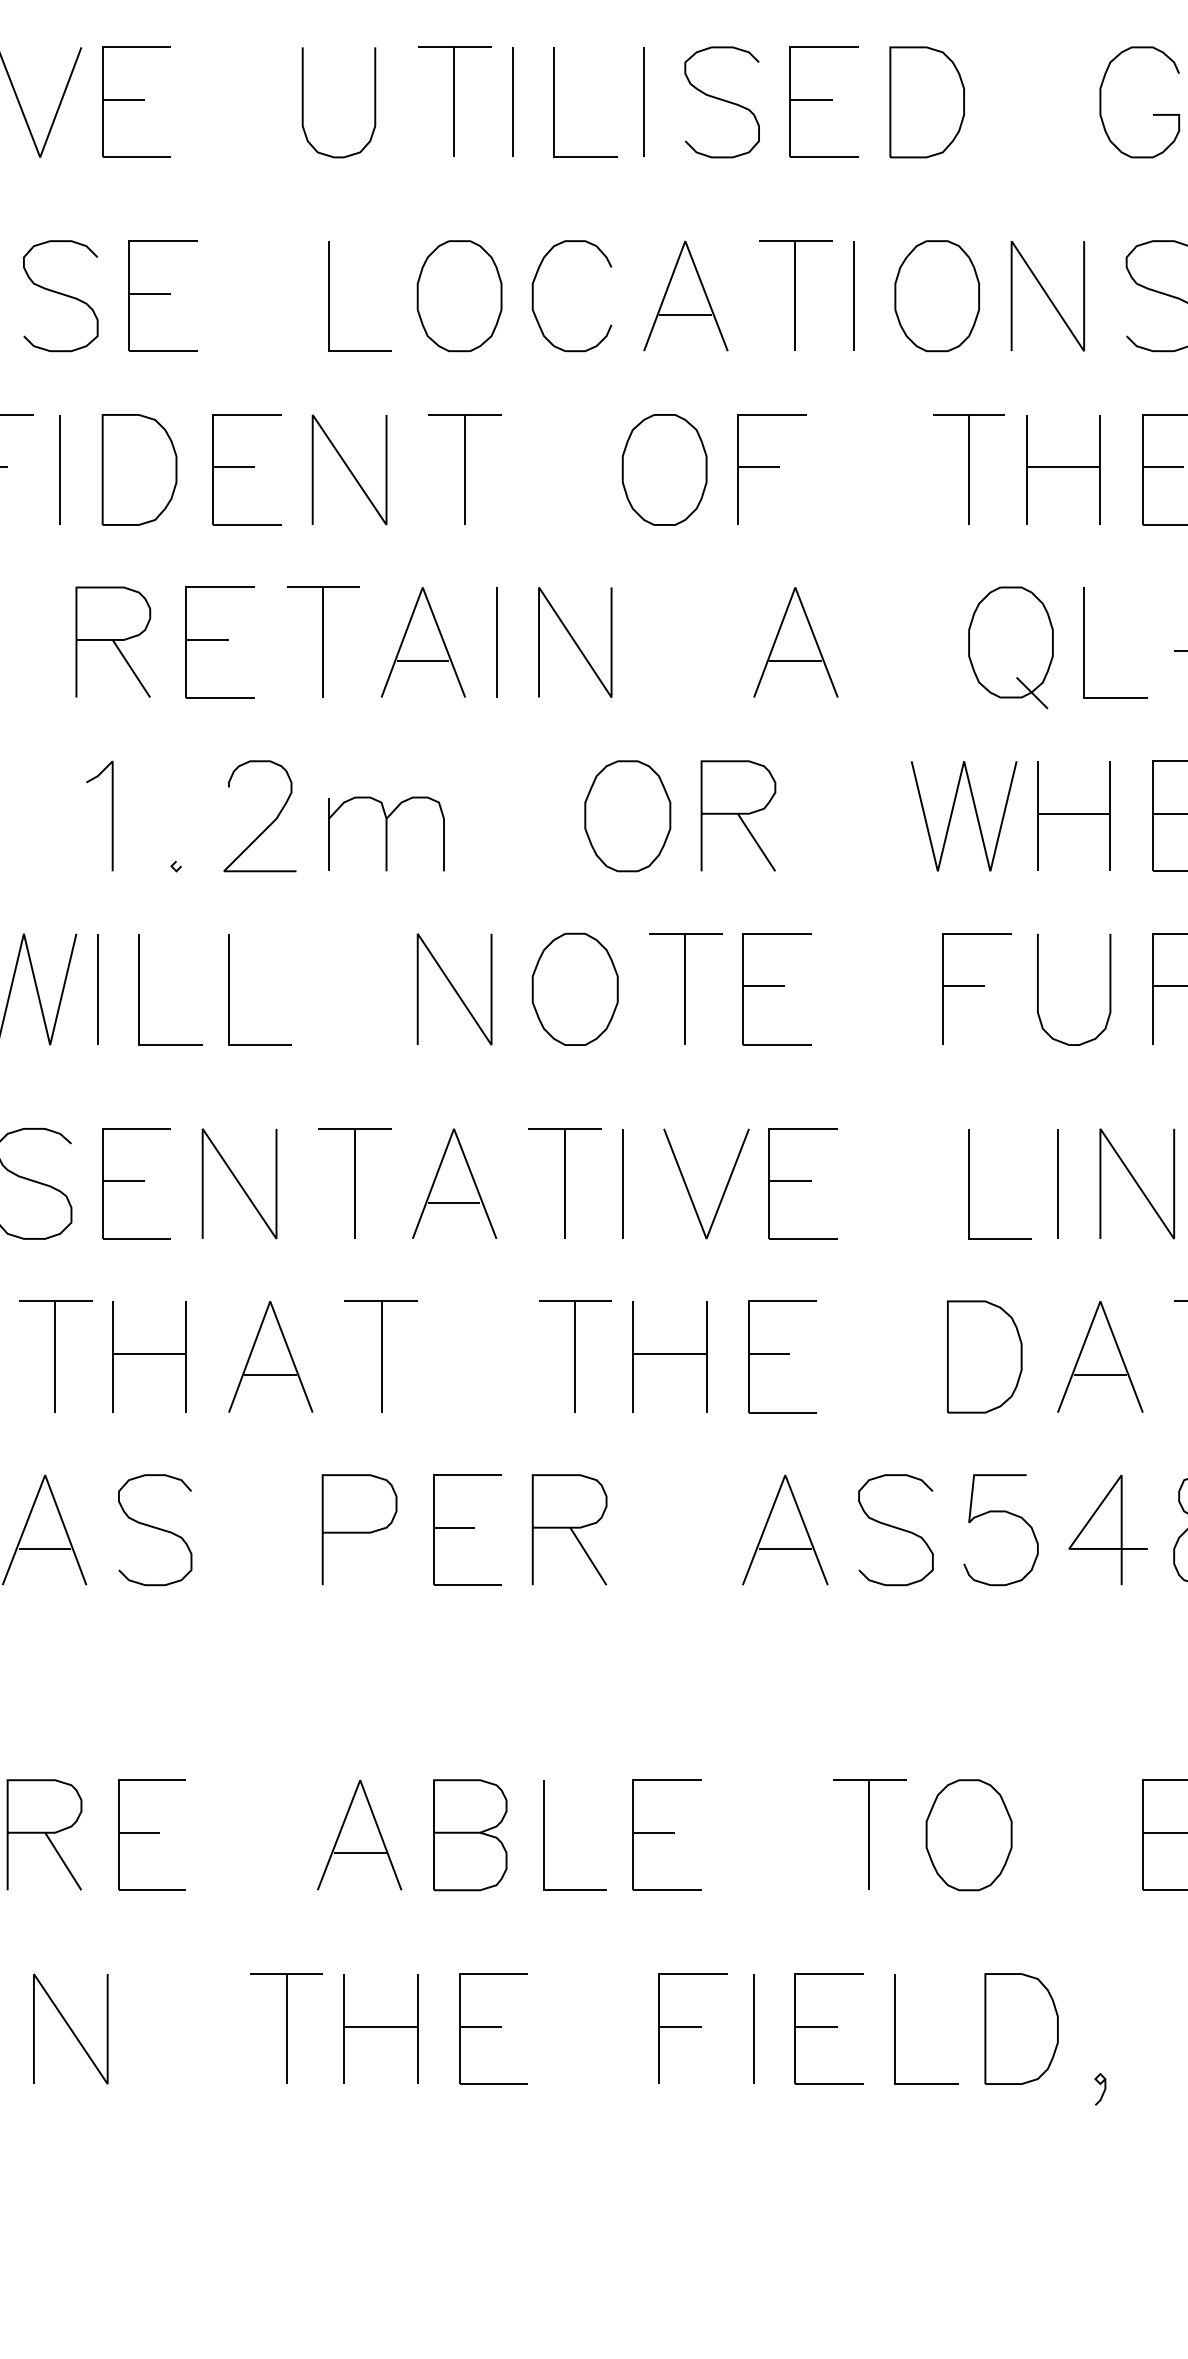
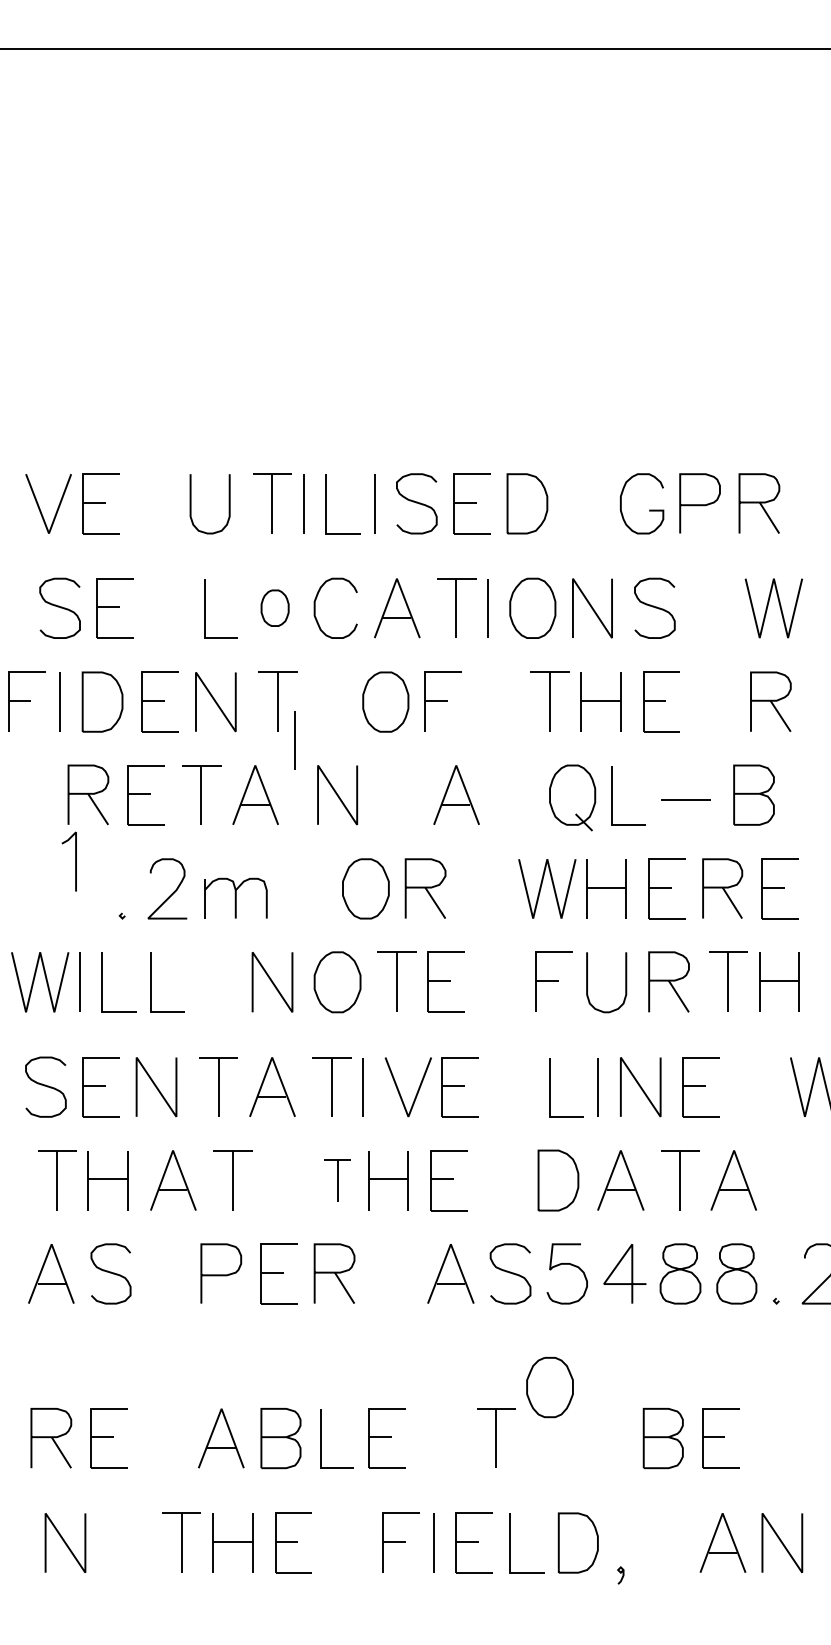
part: (458, 294) -> (274, 607), size x0.6
line: (495, 643) -> (294, 740), moved
line: (111, 815) -> (75, 861), moved
part: (575, 1356) -> (337, 1180), size x0.7
part: (968, 1835) -> (549, 1387), moved

